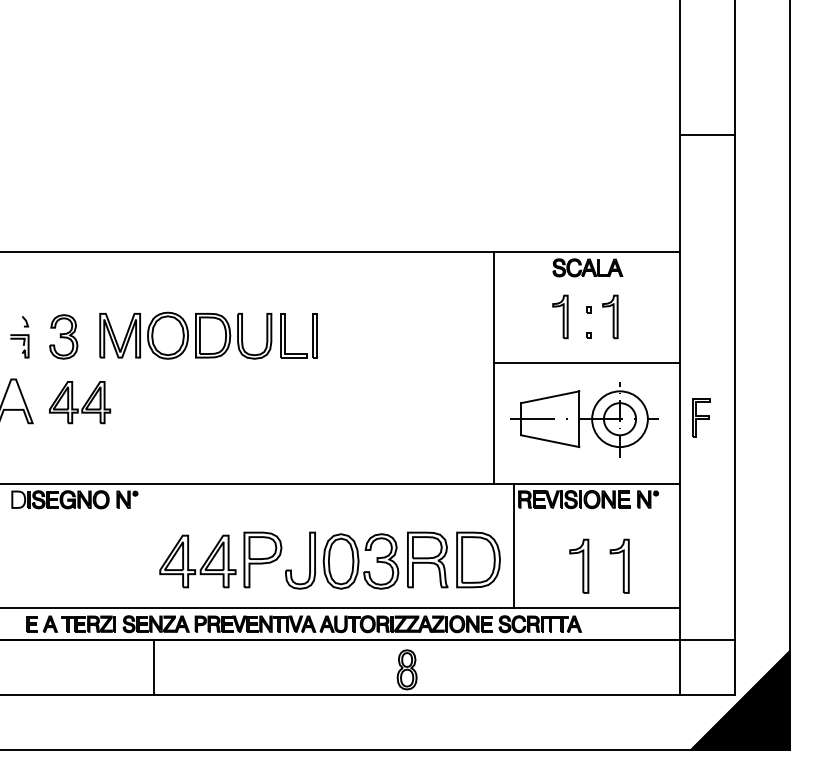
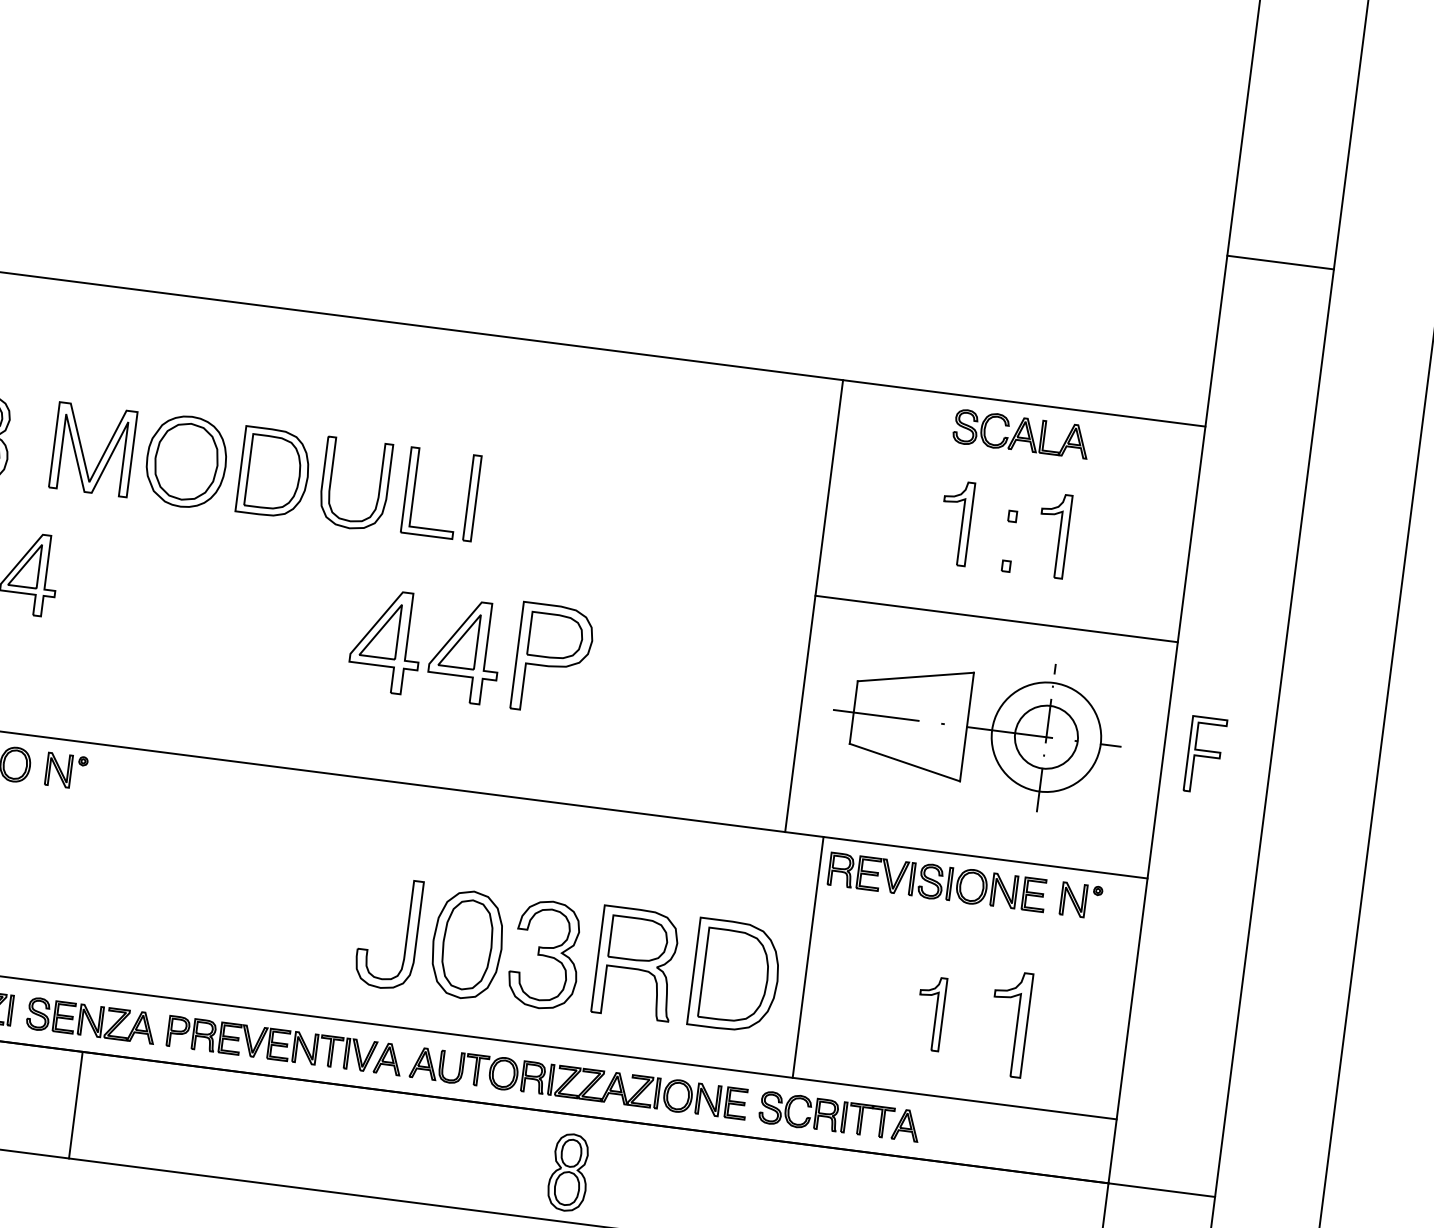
line: (707, 135) -> (1280, 262), moved
part: (220, 559) -> (470, 648), moved
part: (579, 565) -> (930, 1012), size x0.7

